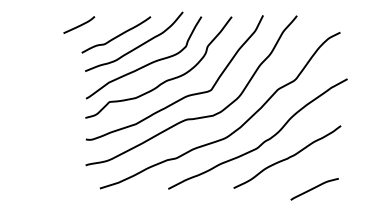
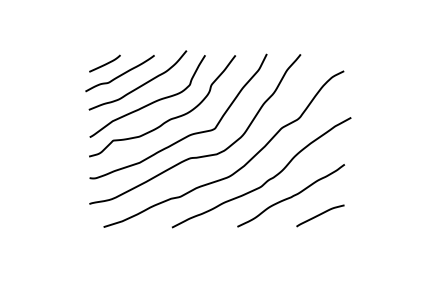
curve: (79, 24) -> (105, 63), moved
curve: (314, 188) -> (320, 215), moved

